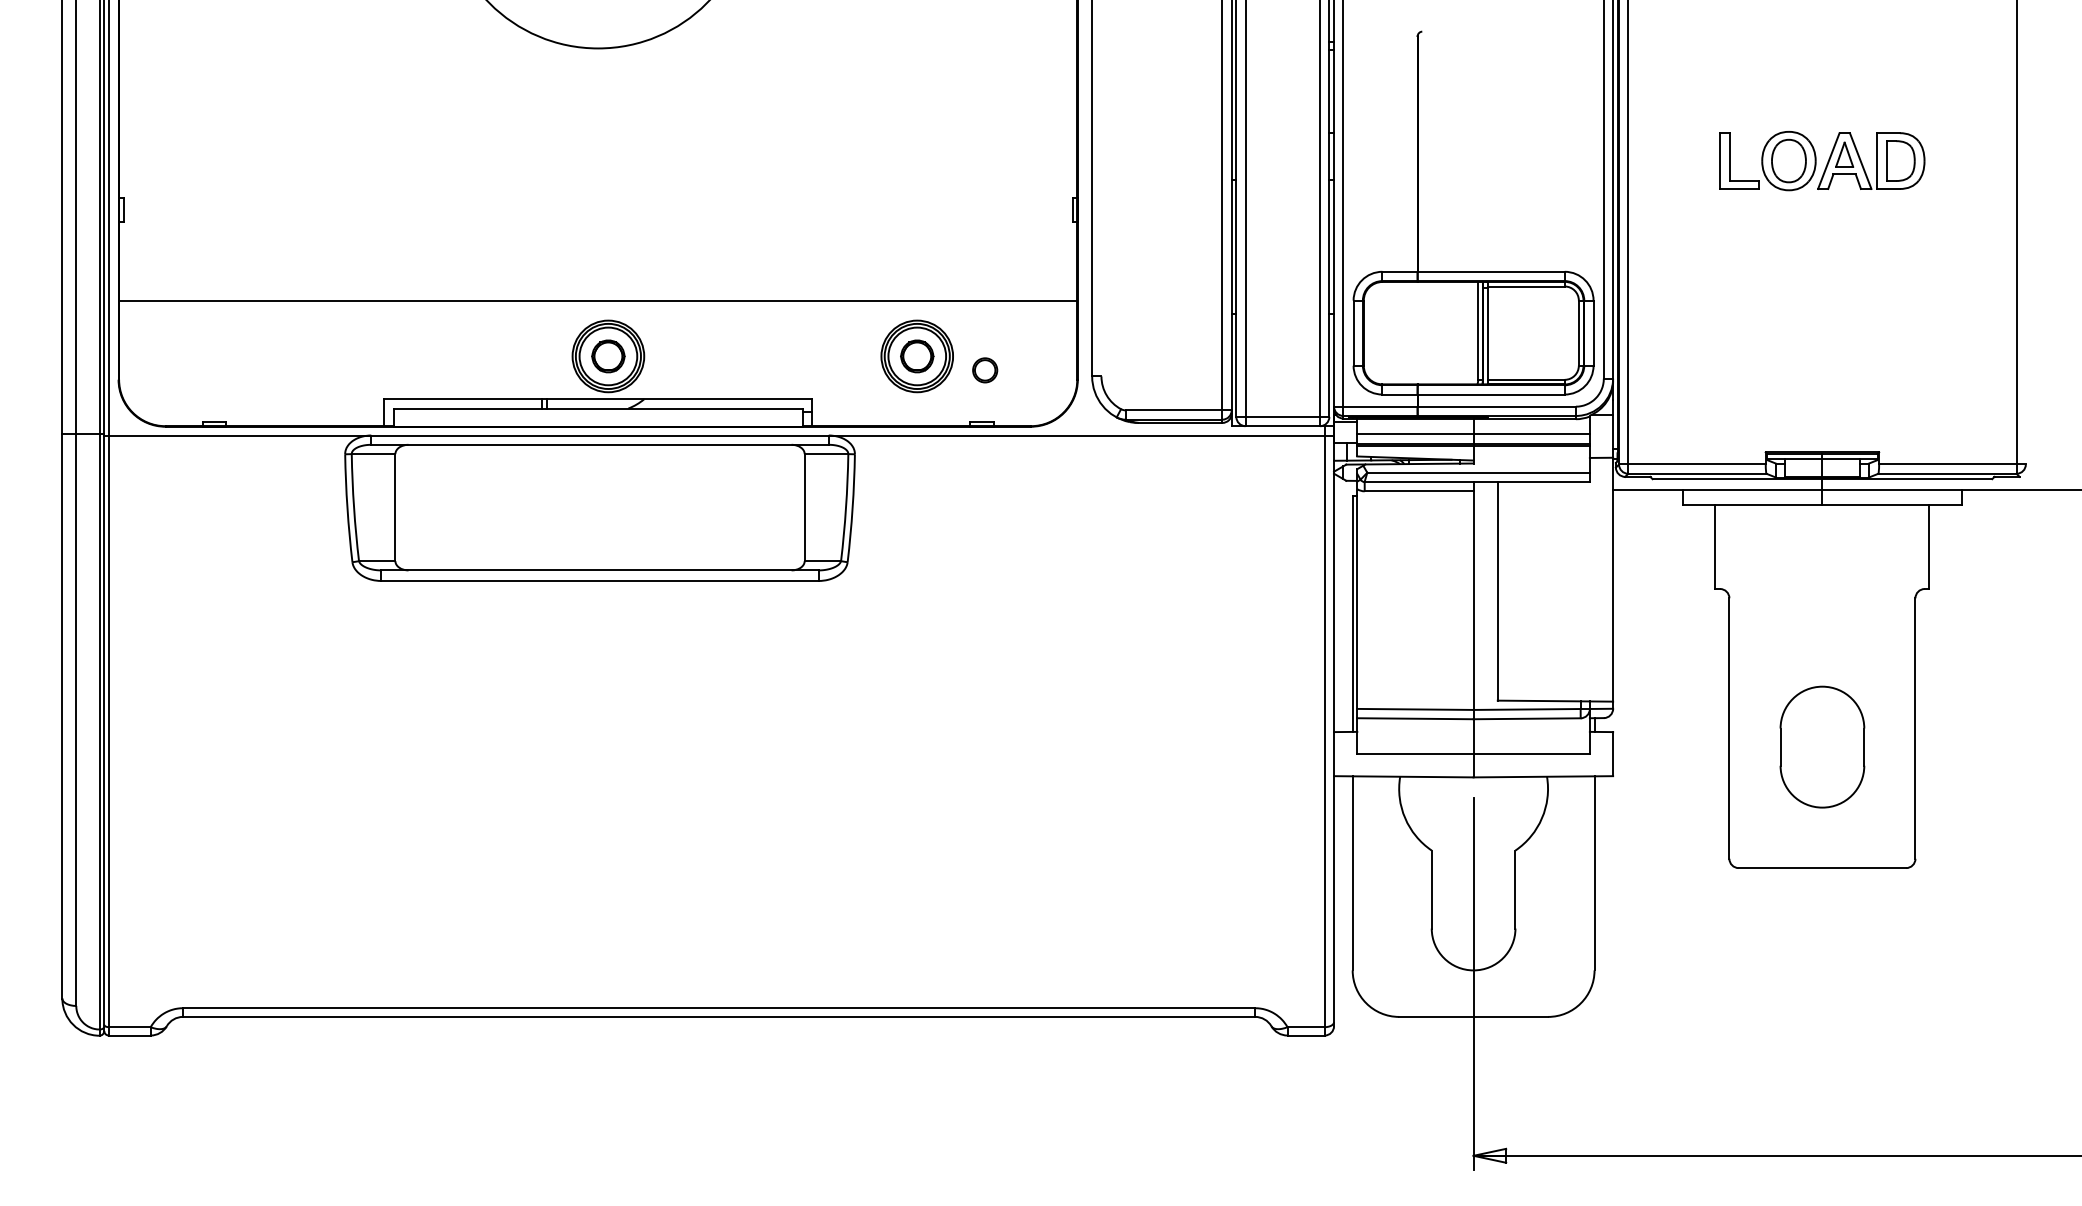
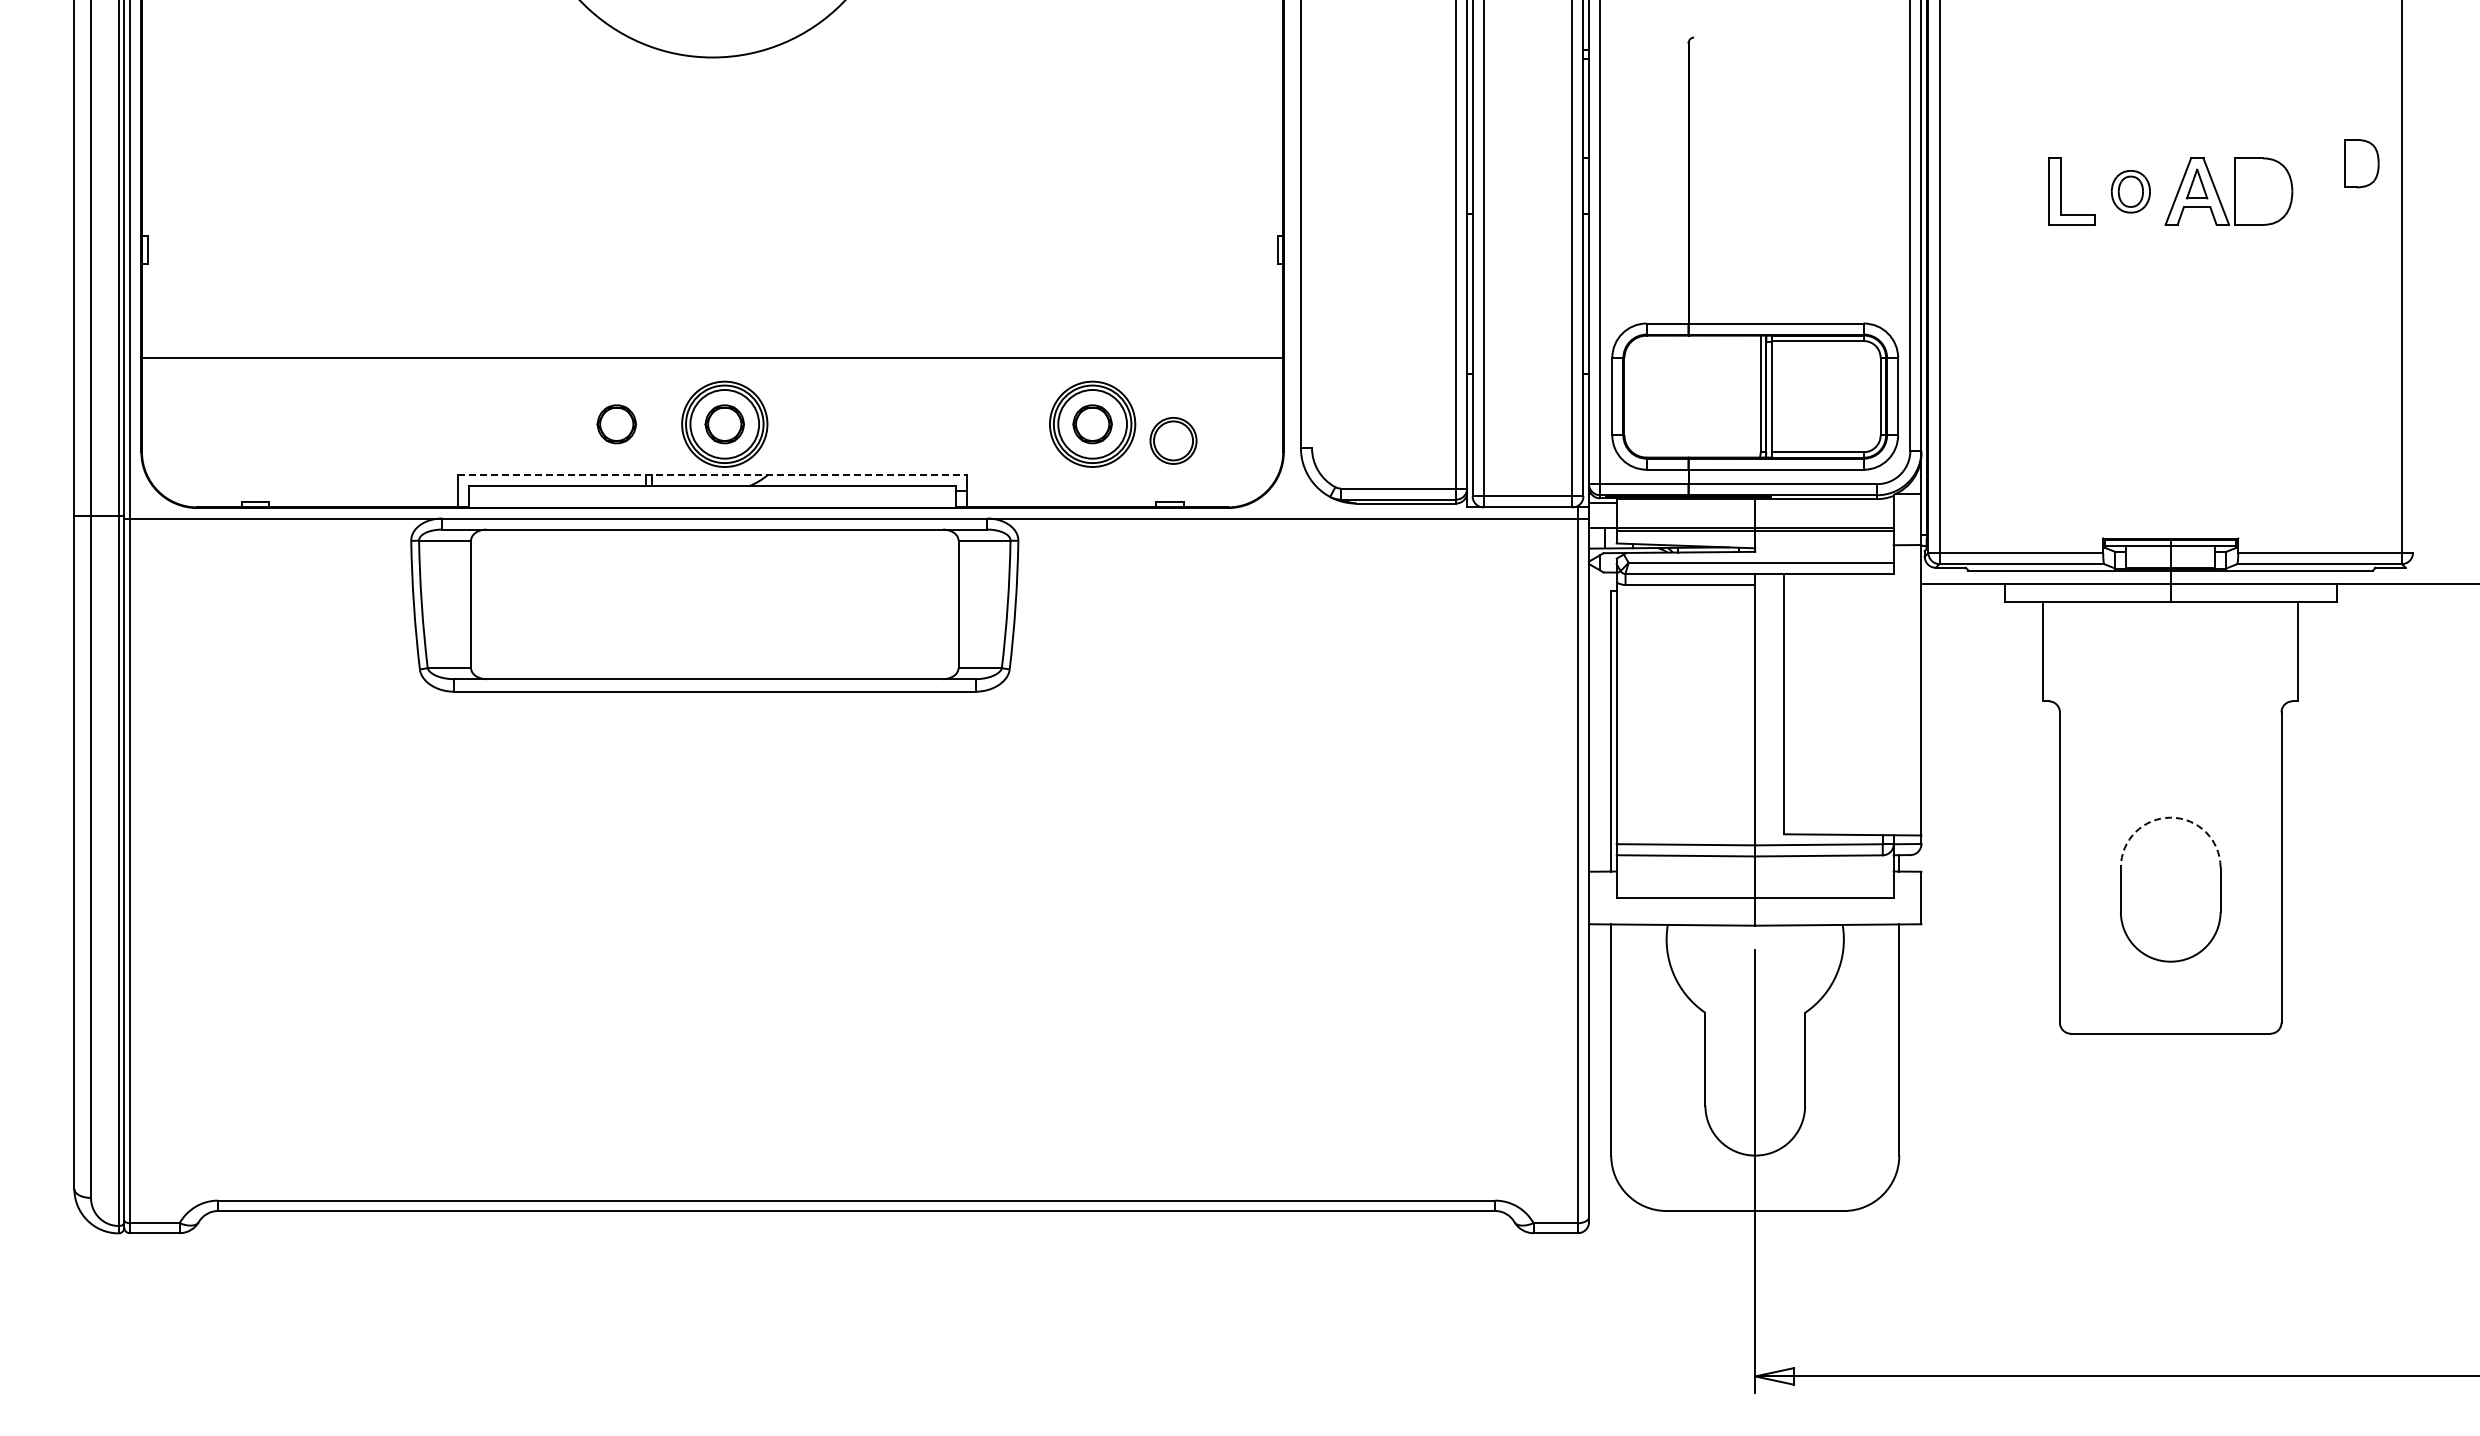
part: (1788, 160) -> (2130, 191), size x0.6
part: (1900, 160) -> (2361, 163), moved
part: (517, 356) -> (616, 424), added
part: (985, 370) -> (1173, 440), size x1.6
line: (598, 399) -> (712, 475), solid -> dashed
line: (1472, 434) -> (1754, 517), removed
arc: (1822, 686) -> (2170, 817), solid -> dashed

